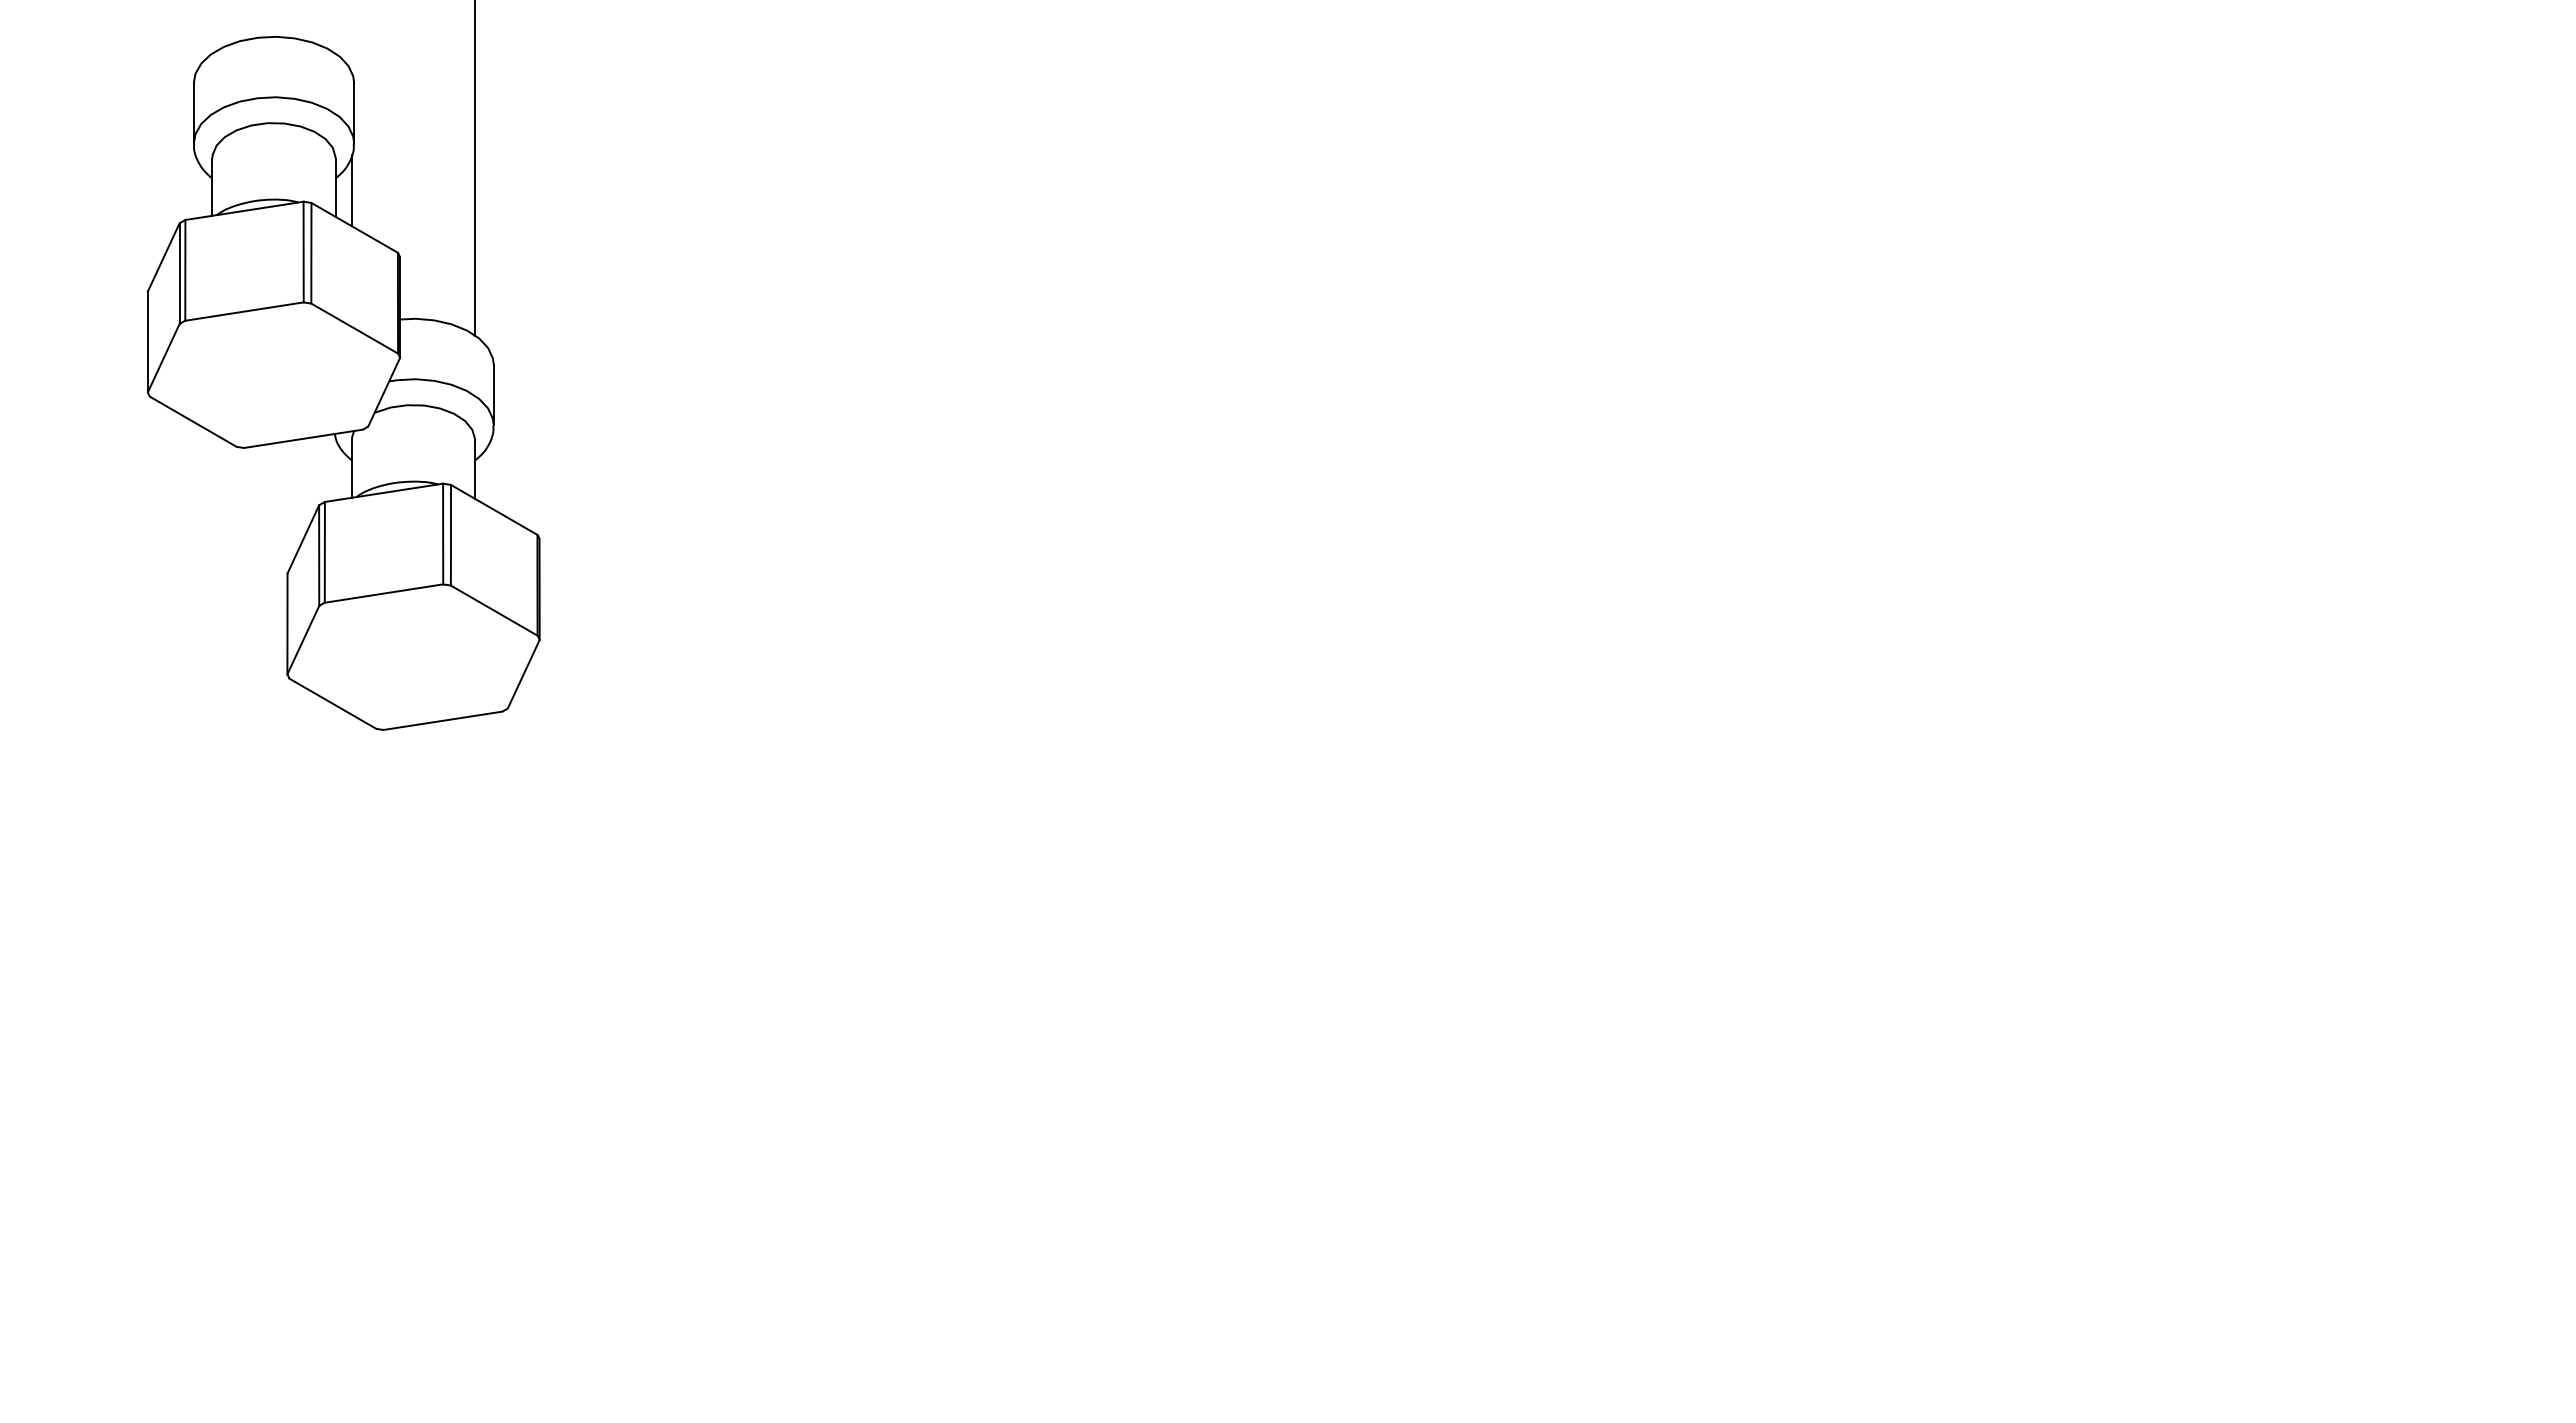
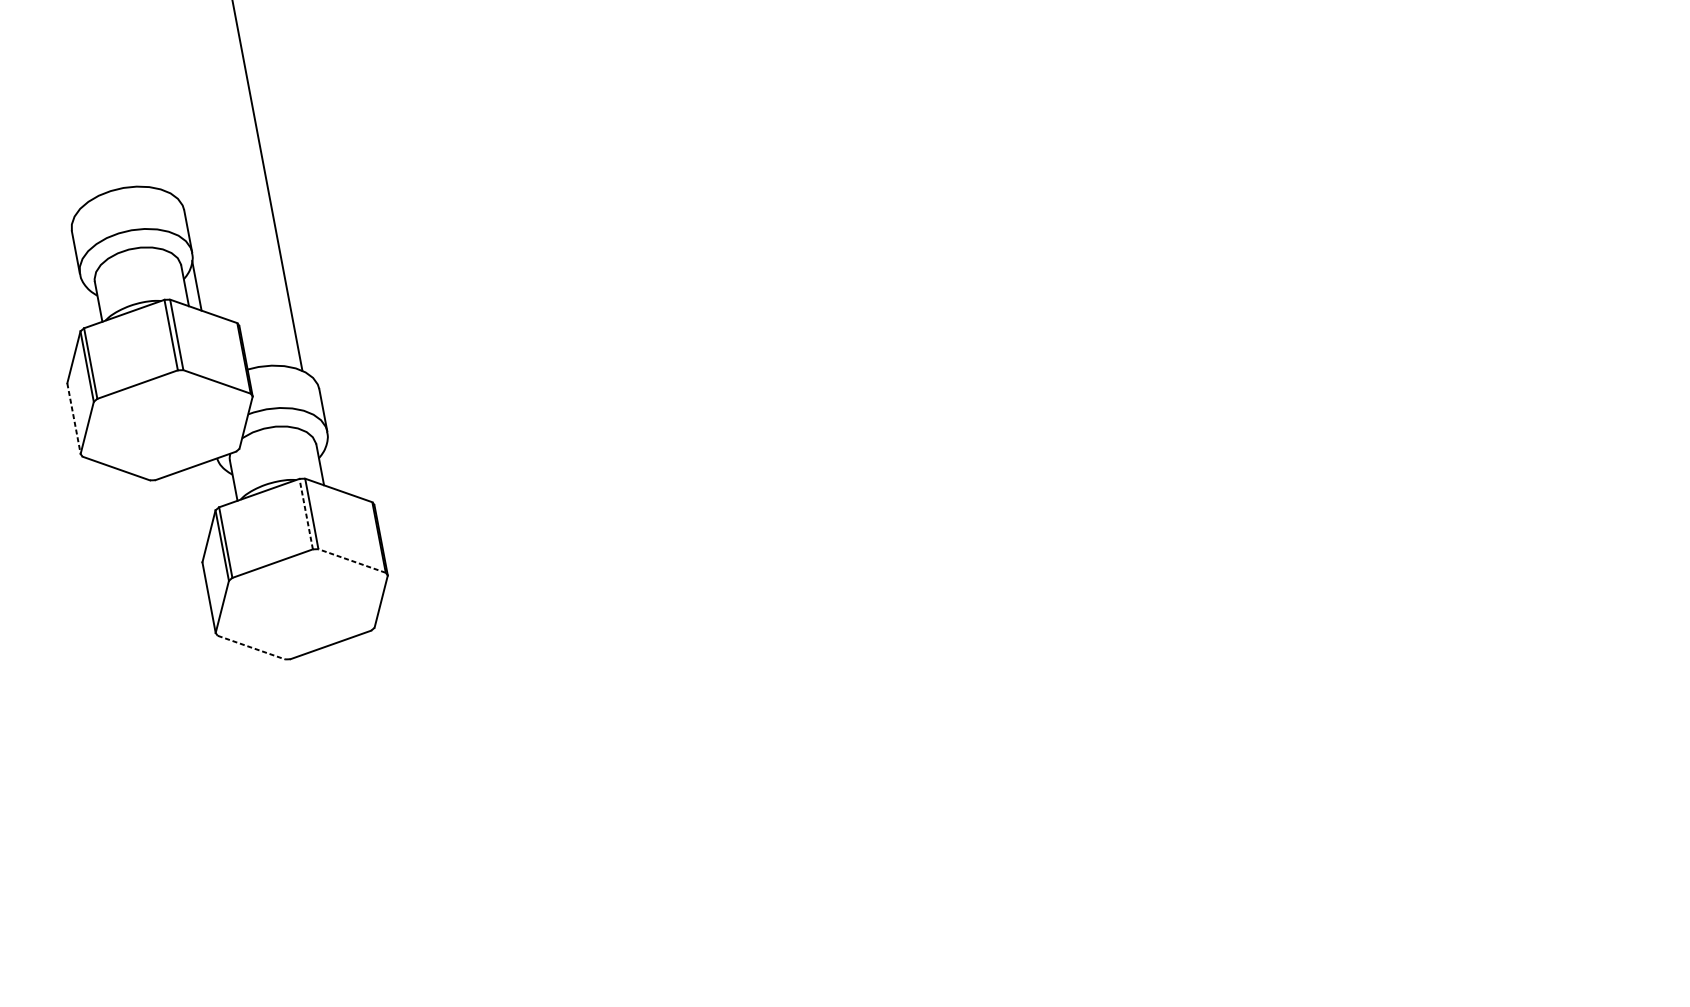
line: (147, 342) -> (73, 419), solid -> dashed
line: (443, 533) -> (306, 513), solid -> dashed
line: (493, 610) -> (351, 561), solid -> dashed
line: (333, 704) -> (251, 648), solid -> dashed

